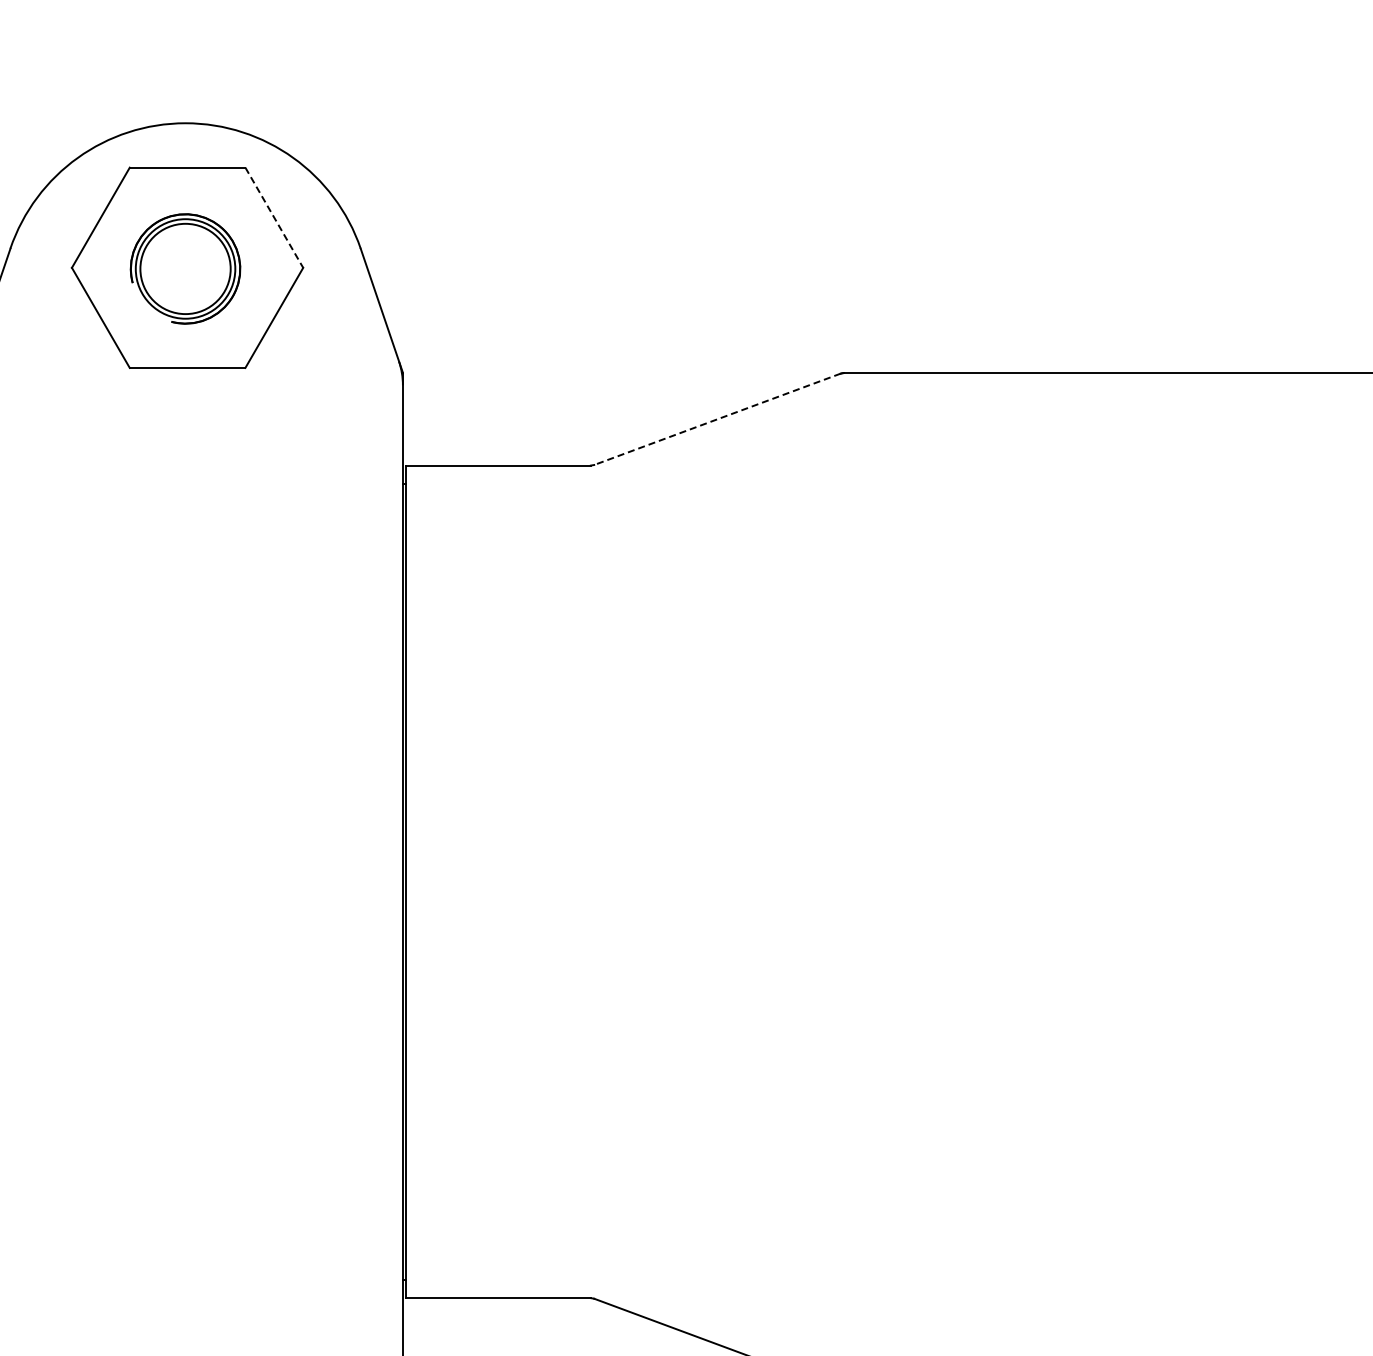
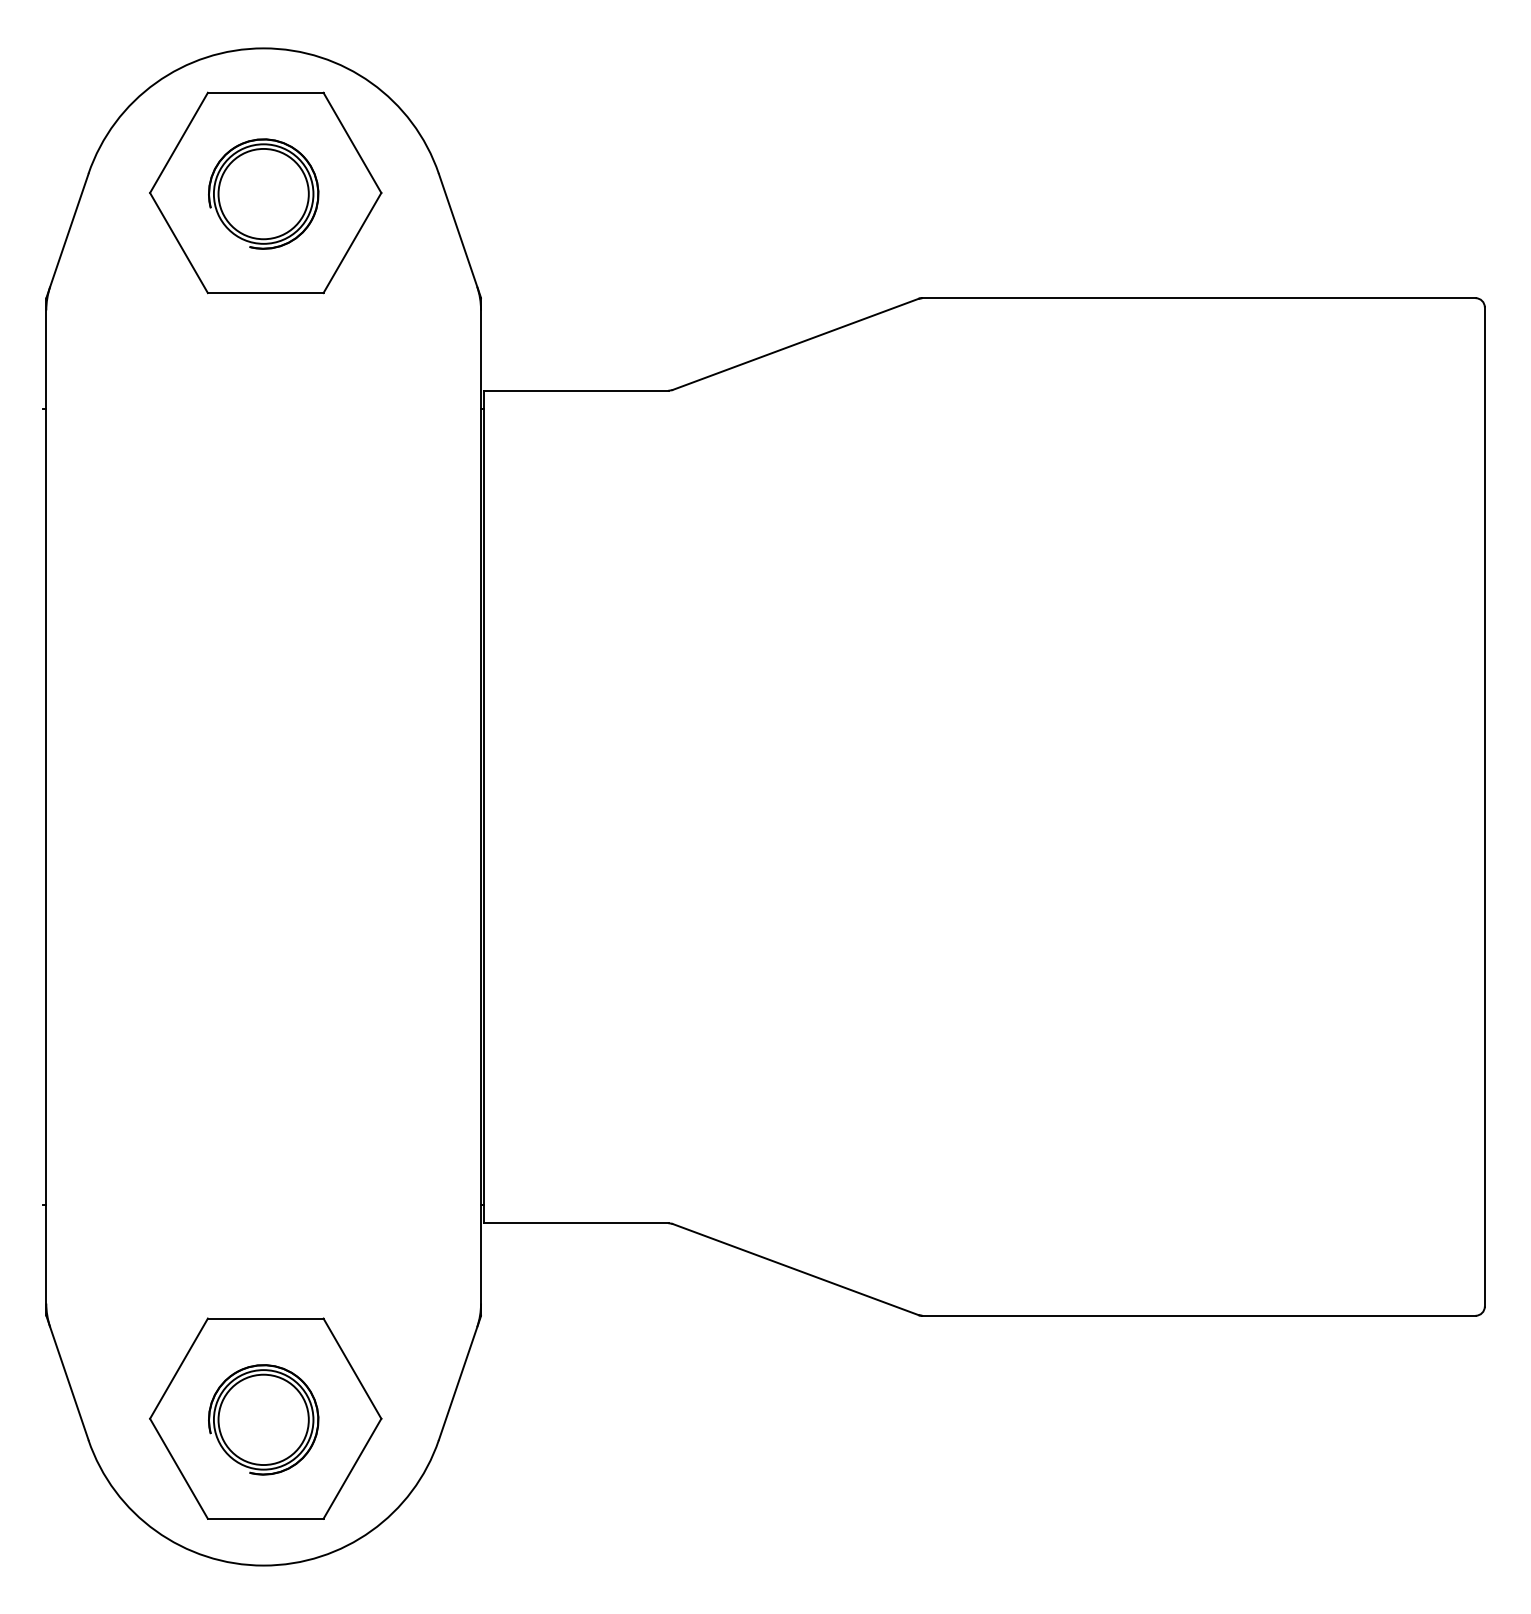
line: (274, 217) -> (352, 142), dashed -> solid
line: (717, 419) -> (795, 344), dashed -> solid

